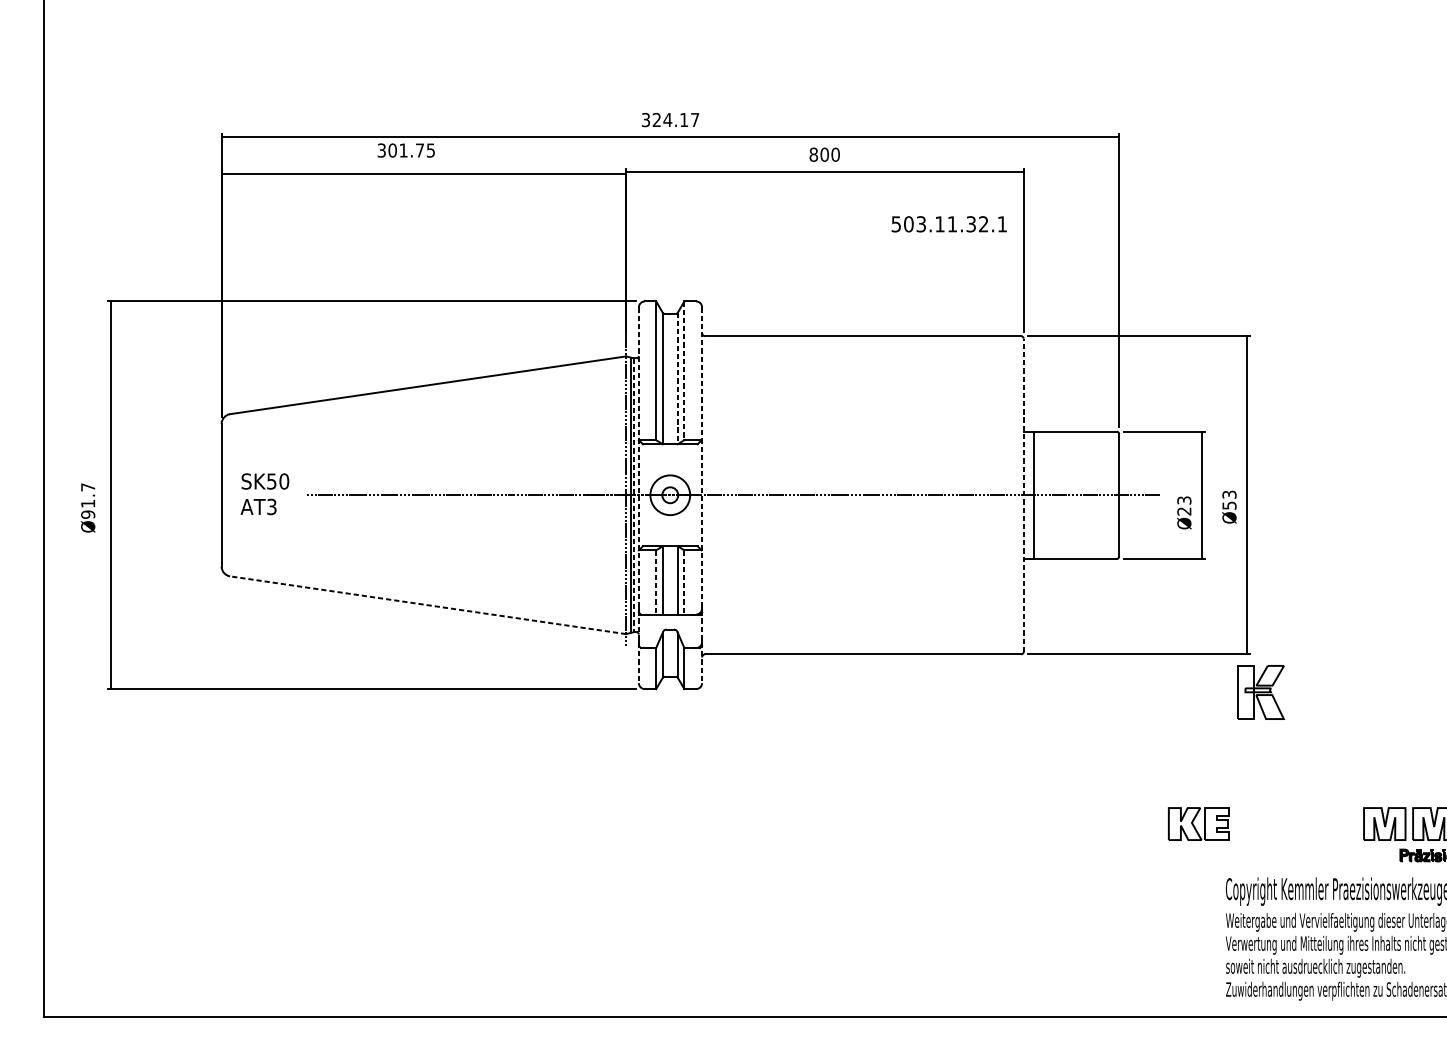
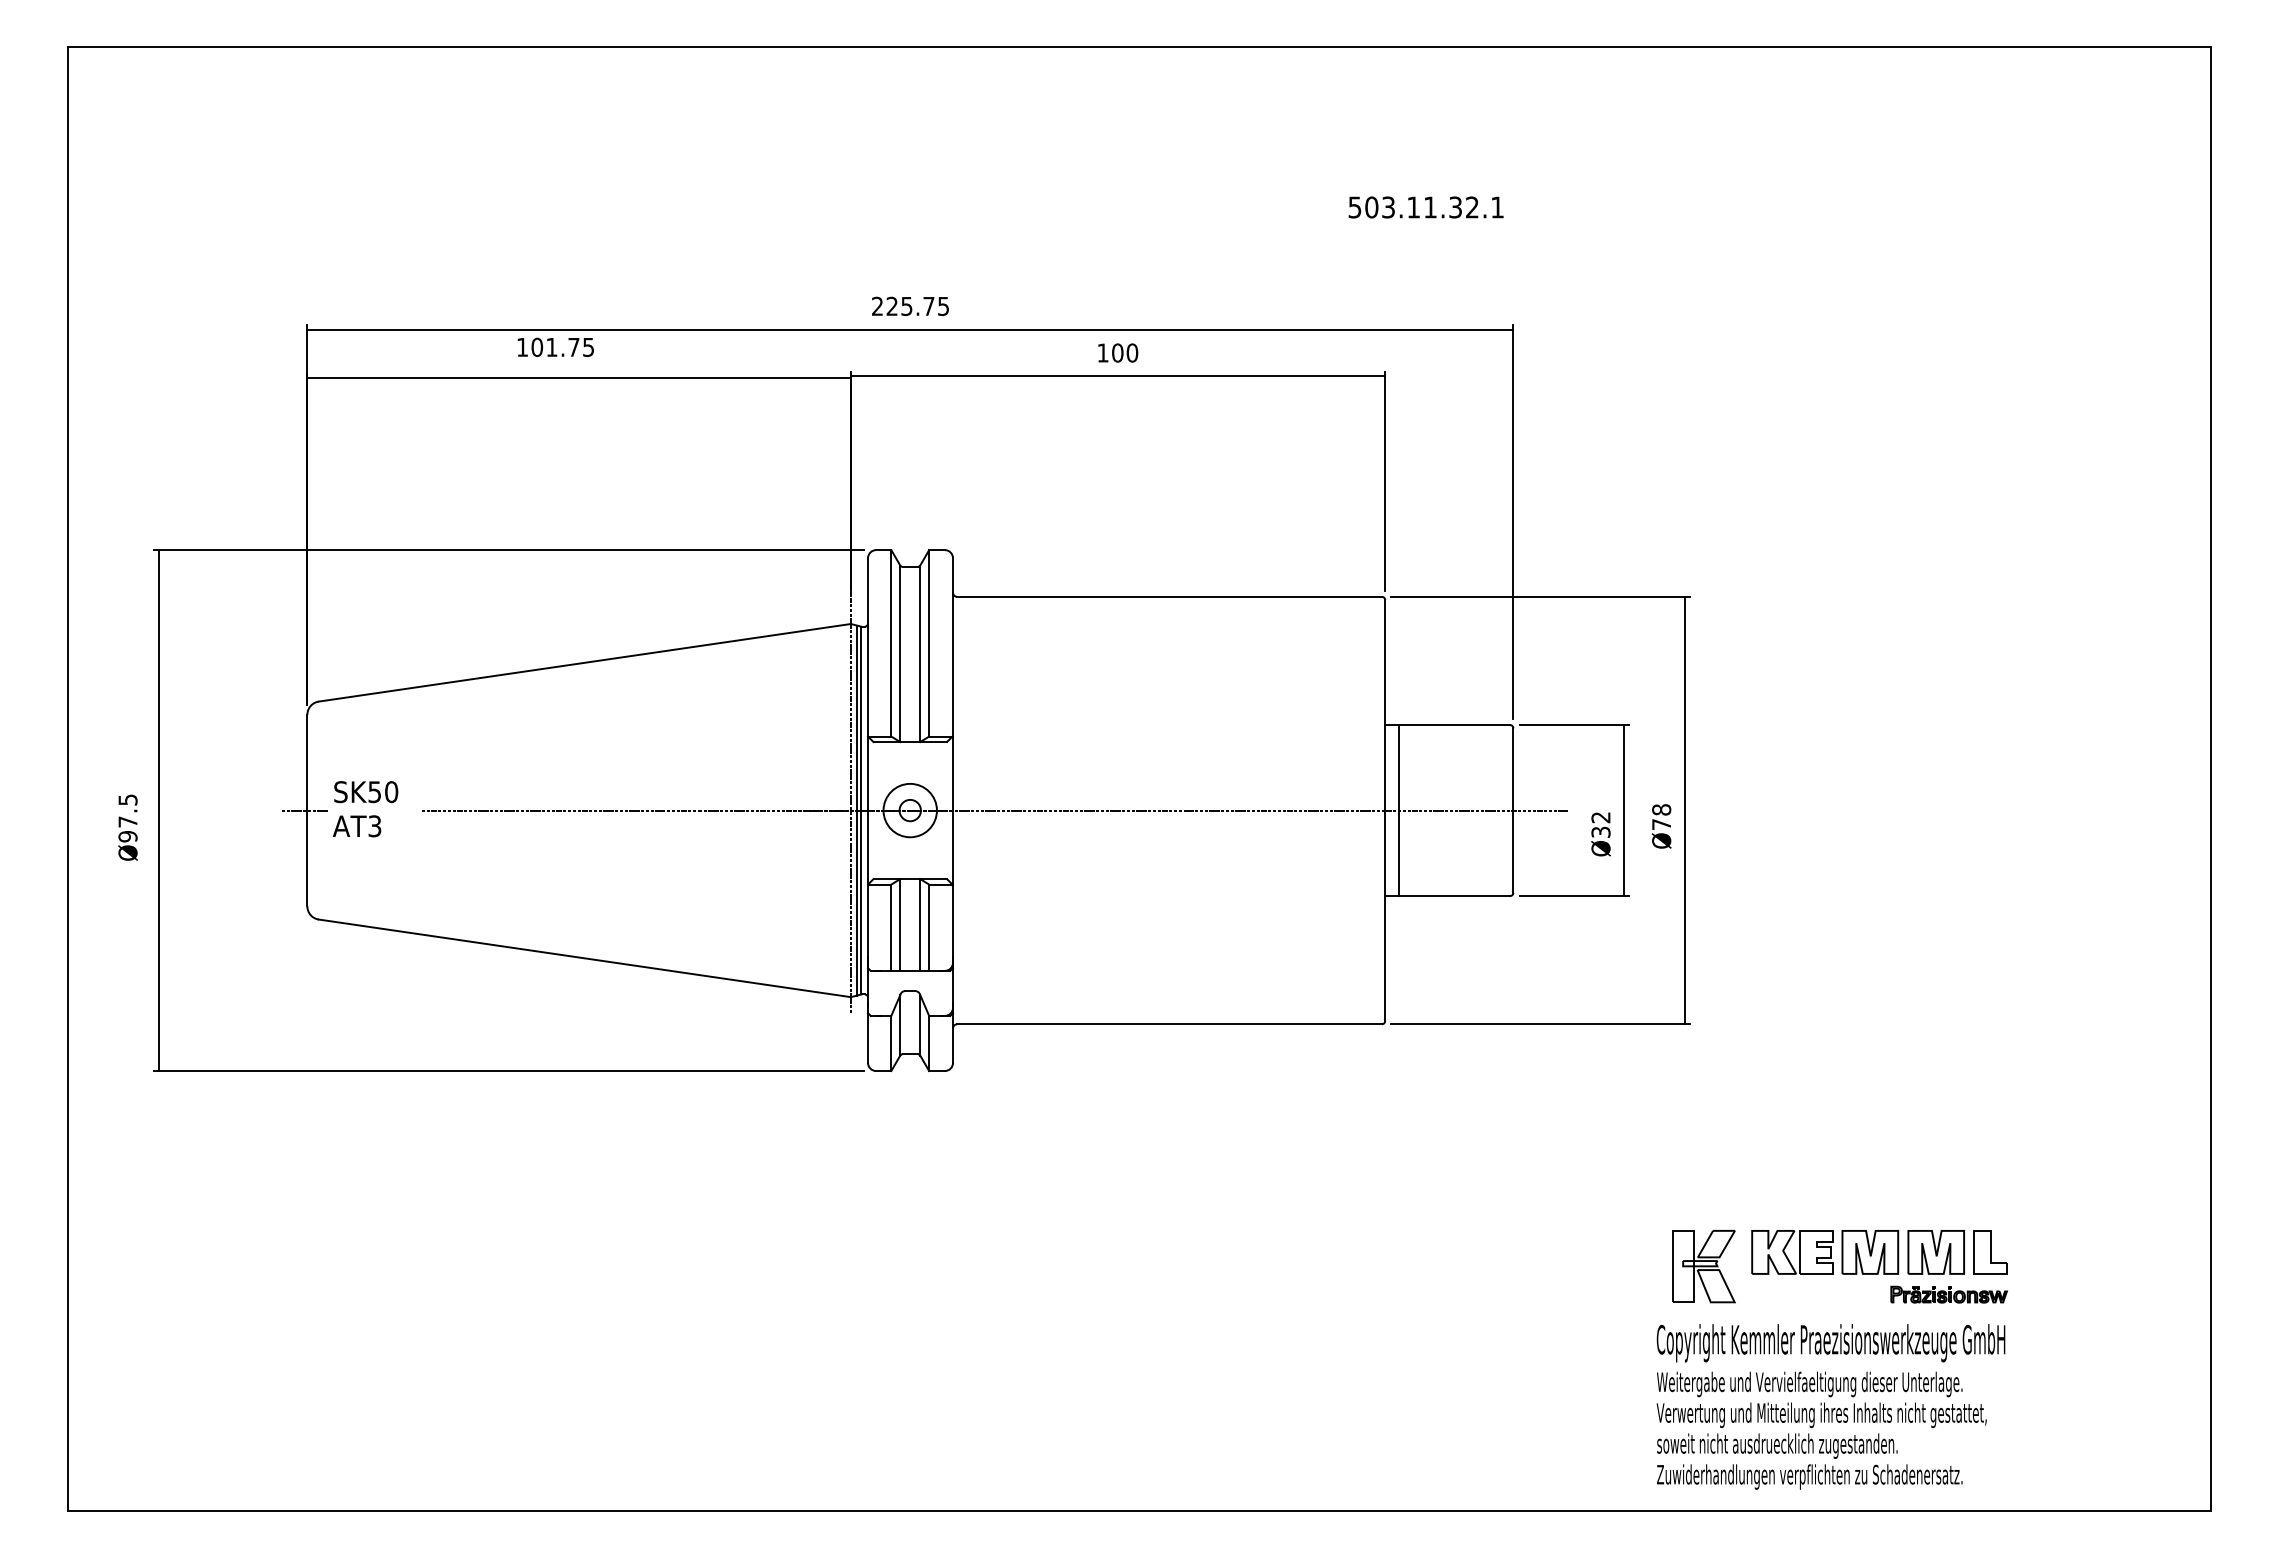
text: (670, 120) -> (910, 306), 324.17 -> 225.75
text: (381, 149) -> (522, 346), 301.75 -> 101.75
text: (813, 154) -> (1102, 352), 800 -> 100
text: (948, 224) -> (1425, 207), moved
line: (684, 370) -> (929, 643), dashed -> solid
line: (677, 379) -> (920, 654), dashed -> solid
text: (87, 495) -> (127, 810), Ø91.7 -> Ø97.5
line: (219, 495) -> (304, 810), added
line: (634, 495) -> (861, 810), dashed -> solid
line: (639, 495) -> (868, 811), dashed -> solid
line: (702, 495) -> (953, 811), dashed -> solid
line: (1023, 495) -> (1385, 810), dashed -> solid
text: (1229, 500) -> (1661, 817), Ø53 -> Ø78
text: (1183, 505) -> (1600, 824), Ø23 -> Ø32
line: (656, 583) -> (891, 928), dashed -> solid
line: (684, 583) -> (929, 928), dashed -> solid
line: (427, 605) -> (584, 958), dashed -> solid
part: (1260, 692) -> (1703, 1266), moved
part: (1194, 825) -> (1786, 1254), moved

